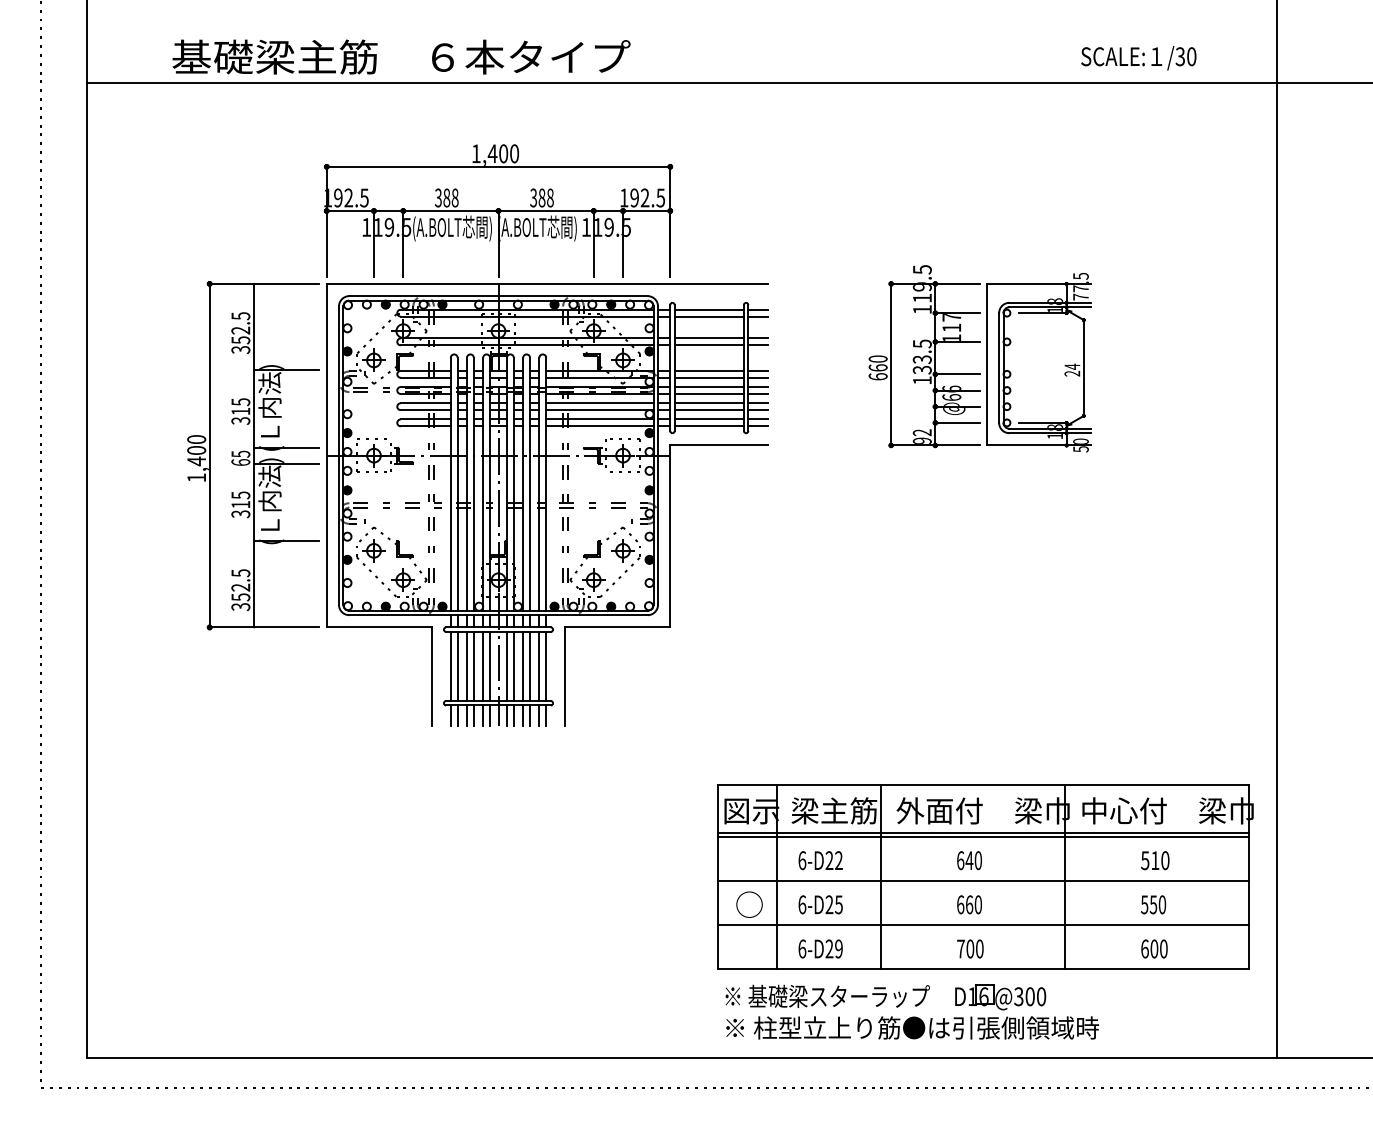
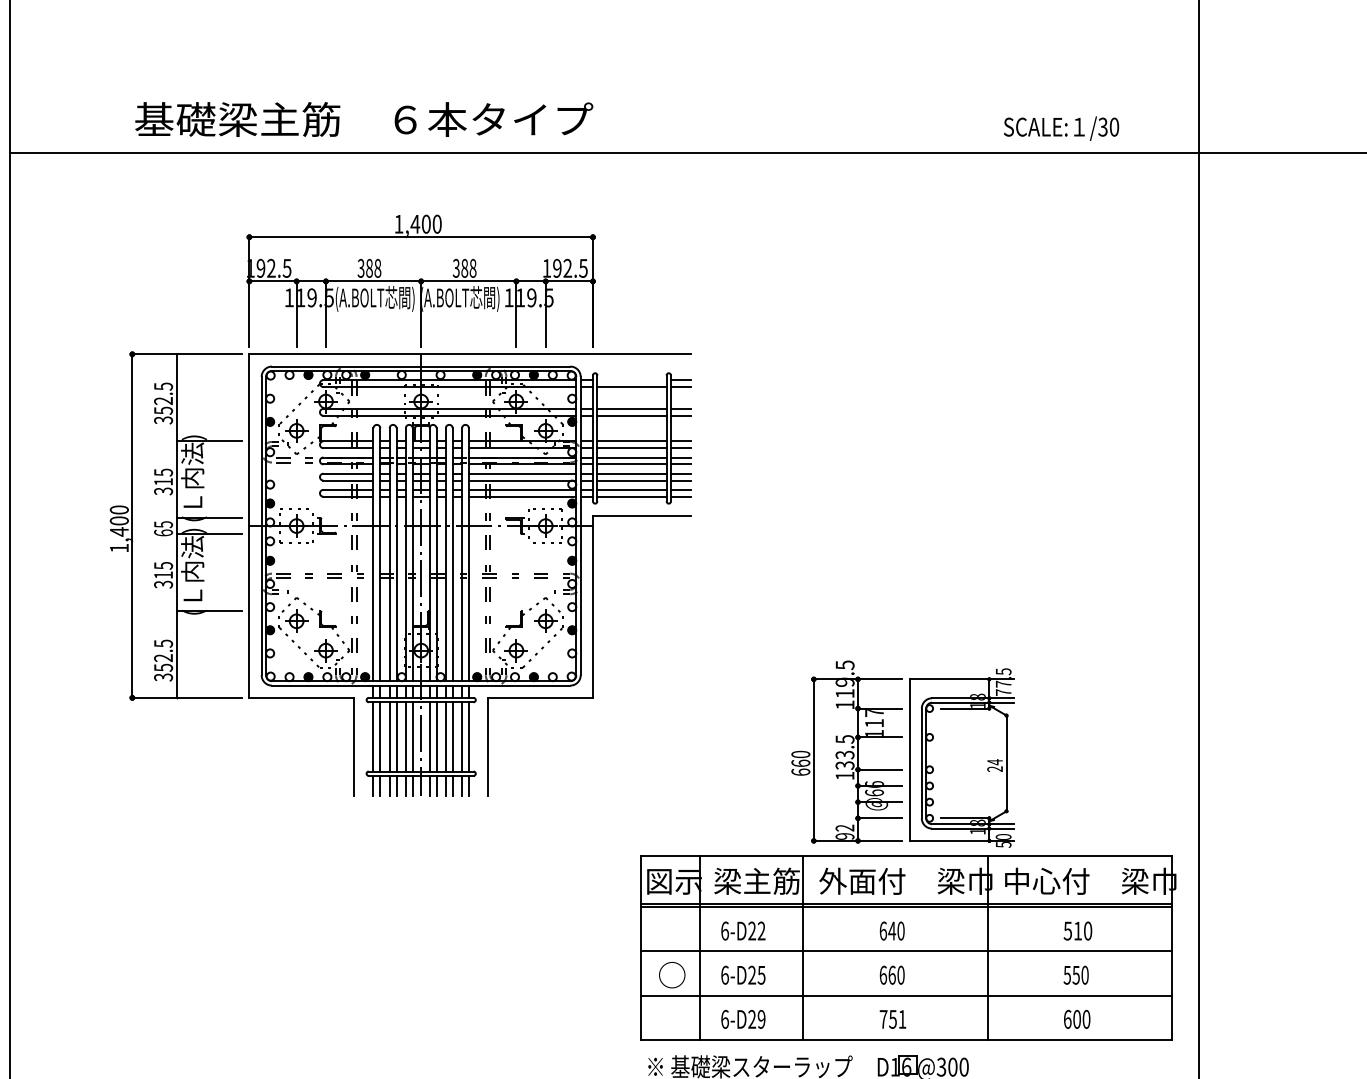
text: (401, 56) -> (364, 118), moved
line: (708, 309) -> (631, 379), removed
part: (986, 358) -> (909, 753), moved
text: (974, 948) -> (897, 1018), 700 -> 751

